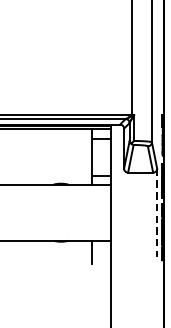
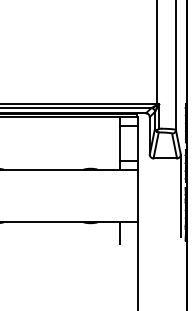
line: (156, 213) -> (180, 196), dashed -> solid

